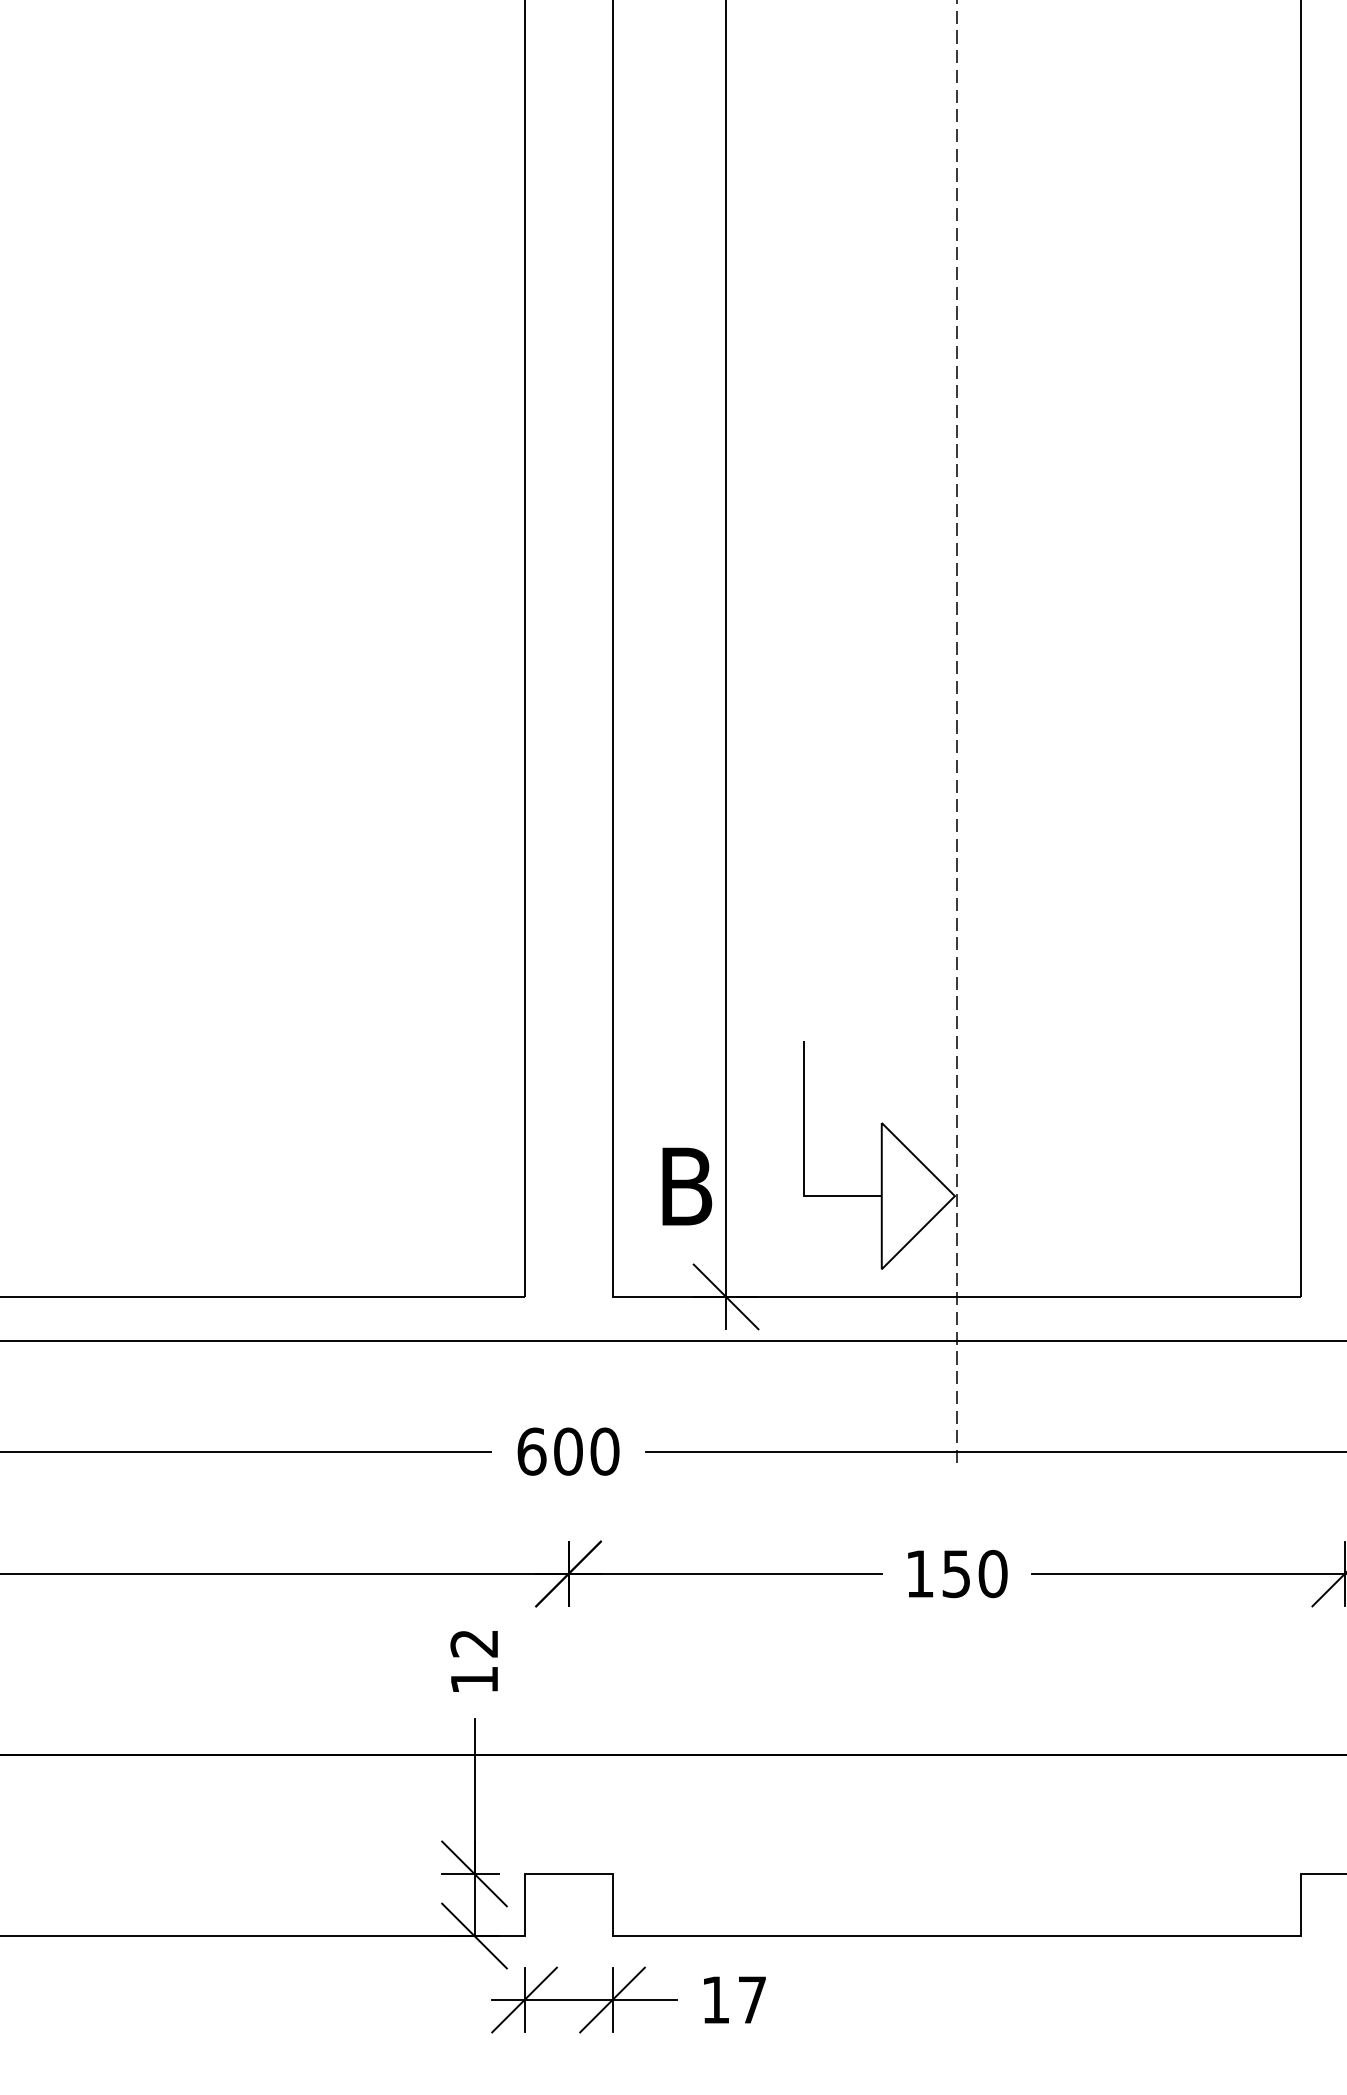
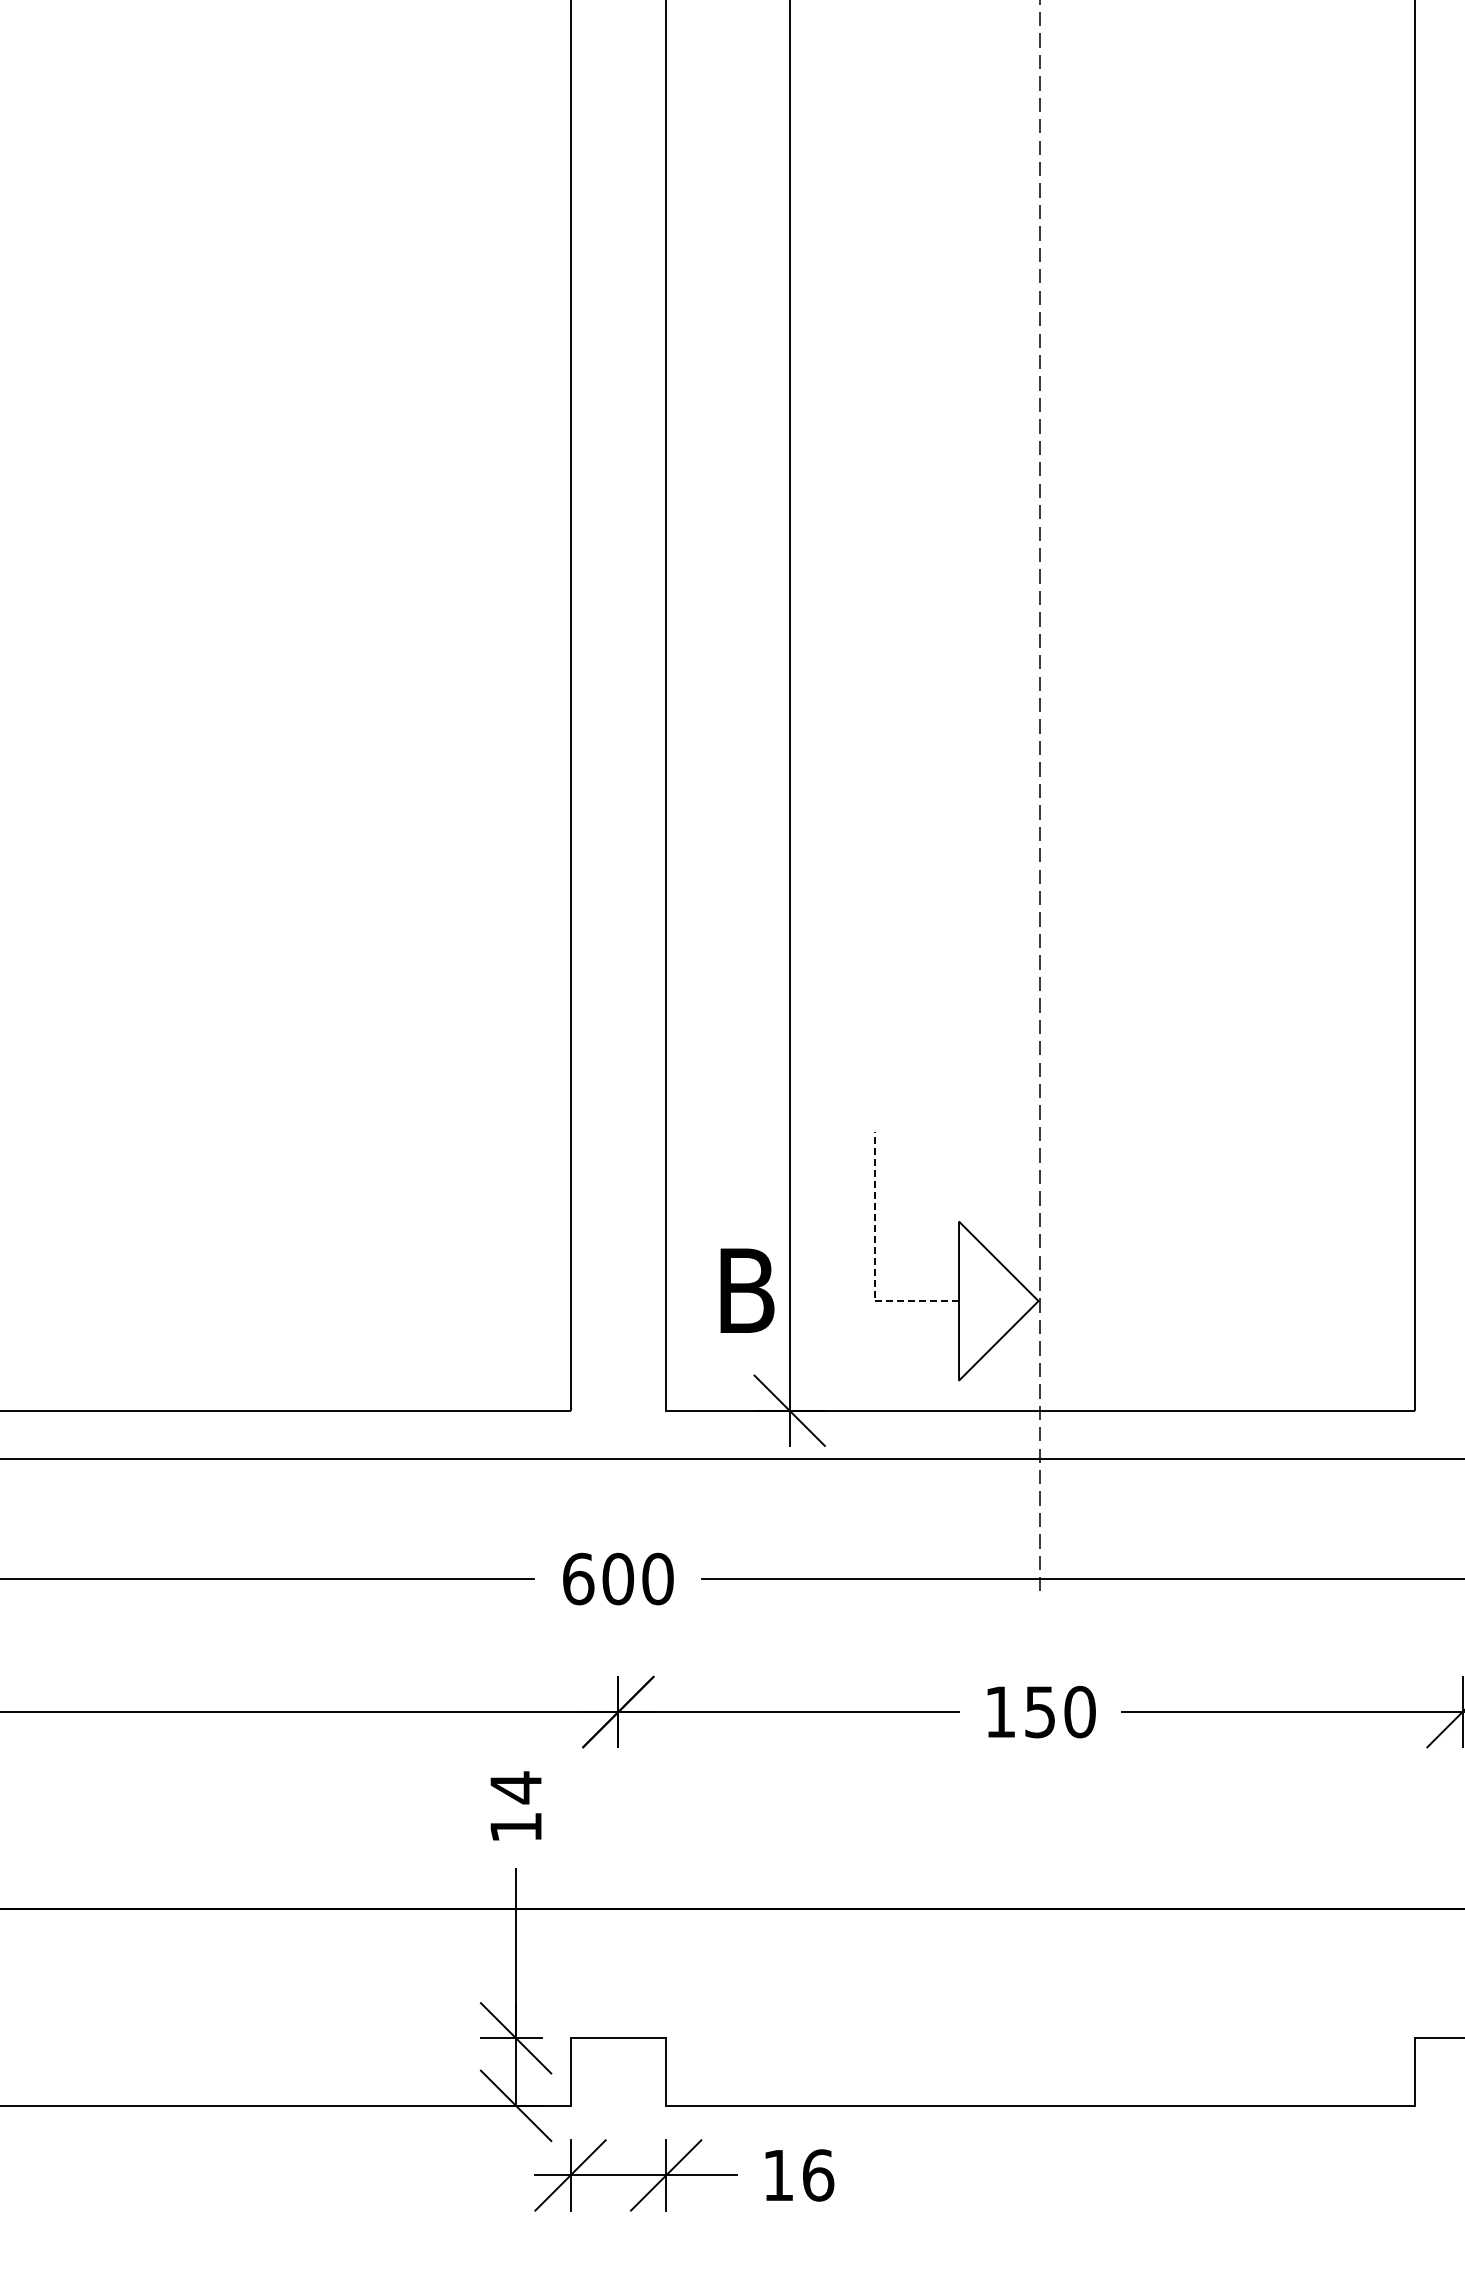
line: (804, 1157) -> (874, 1259), solid -> dashed
text: (473, 1643) -> (515, 1787), 12 -> 14
text: (752, 2000) -> (818, 2175), 17 -> 16

